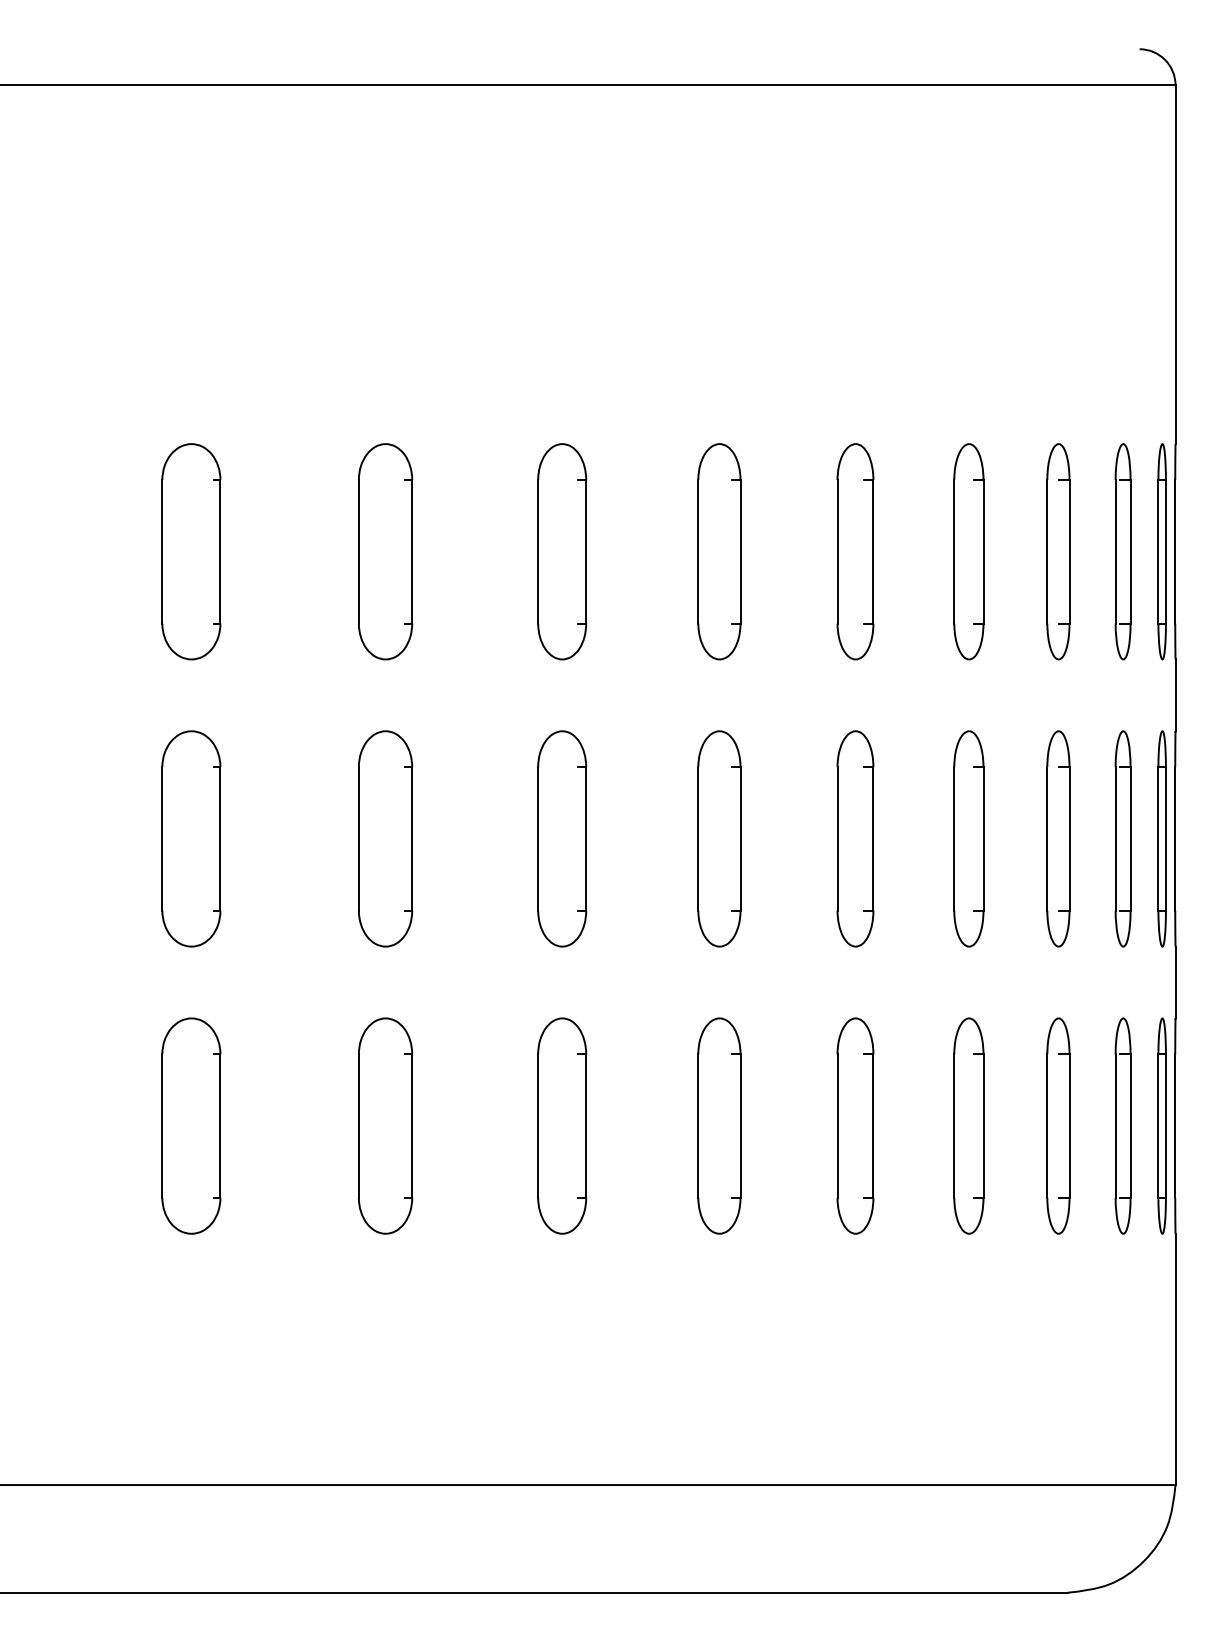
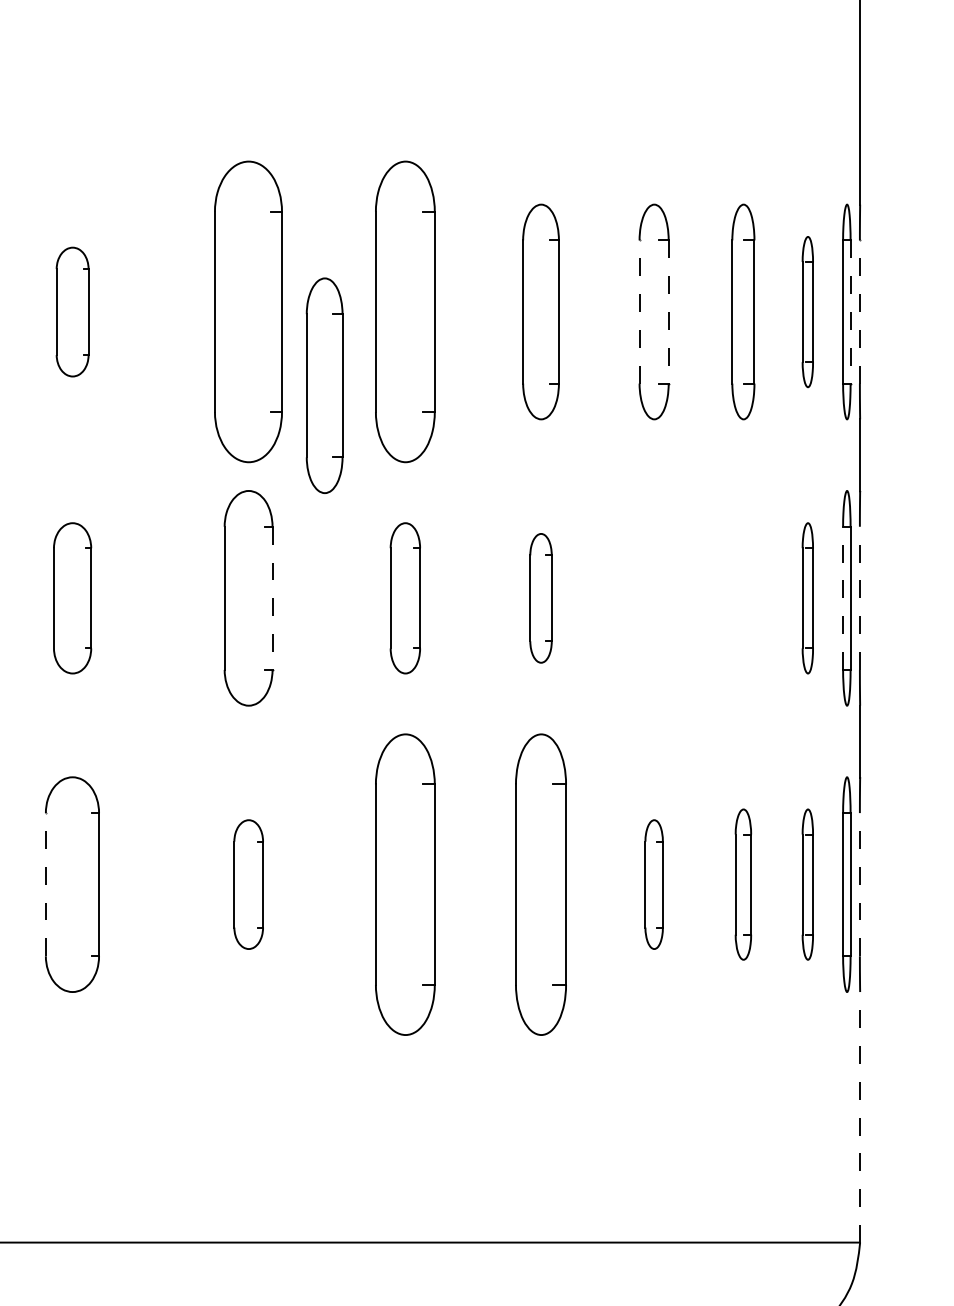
part: (385, 551) -> (72, 311), size x0.6
part: (562, 551) -> (248, 311), size x1.4
part: (719, 551) -> (405, 311), size x1.4
line: (954, 551) -> (639, 311), solid -> dashed
line: (983, 551) -> (668, 311), solid -> dashed
part: (1122, 551) -> (807, 311), size x0.7
line: (1165, 551) -> (850, 311), solid -> dashed
line: (1175, 551) -> (860, 311), solid -> dashed
part: (638, 625) -> (324, 385), added
part: (385, 838) -> (72, 597), size x0.7
line: (586, 838) -> (272, 597), solid -> dashed
part: (719, 838) -> (405, 597), size x0.7
part: (855, 838) -> (541, 597), size x0.6
part: (968, 838) -> (653, 597), removed
part: (1058, 838) -> (743, 597), removed
part: (1122, 838) -> (807, 597), size x0.7
line: (1158, 838) -> (843, 597), solid -> dashed
line: (1175, 838) -> (860, 597), solid -> dashed
part: (562, 1125) -> (248, 884), size x0.6
part: (719, 1125) -> (405, 884), size x1.4
part: (855, 1125) -> (541, 884), size x1.4
part: (968, 1125) -> (653, 884), size x0.6
part: (1058, 1125) -> (743, 884), size x0.7
part: (1122, 1125) -> (807, 884), size x0.7
line: (358, 1126) -> (45, 885), solid -> dashed
line: (1175, 1126) -> (860, 885), solid -> dashed
line: (1175, 1359) -> (860, 1117), solid -> dashed

